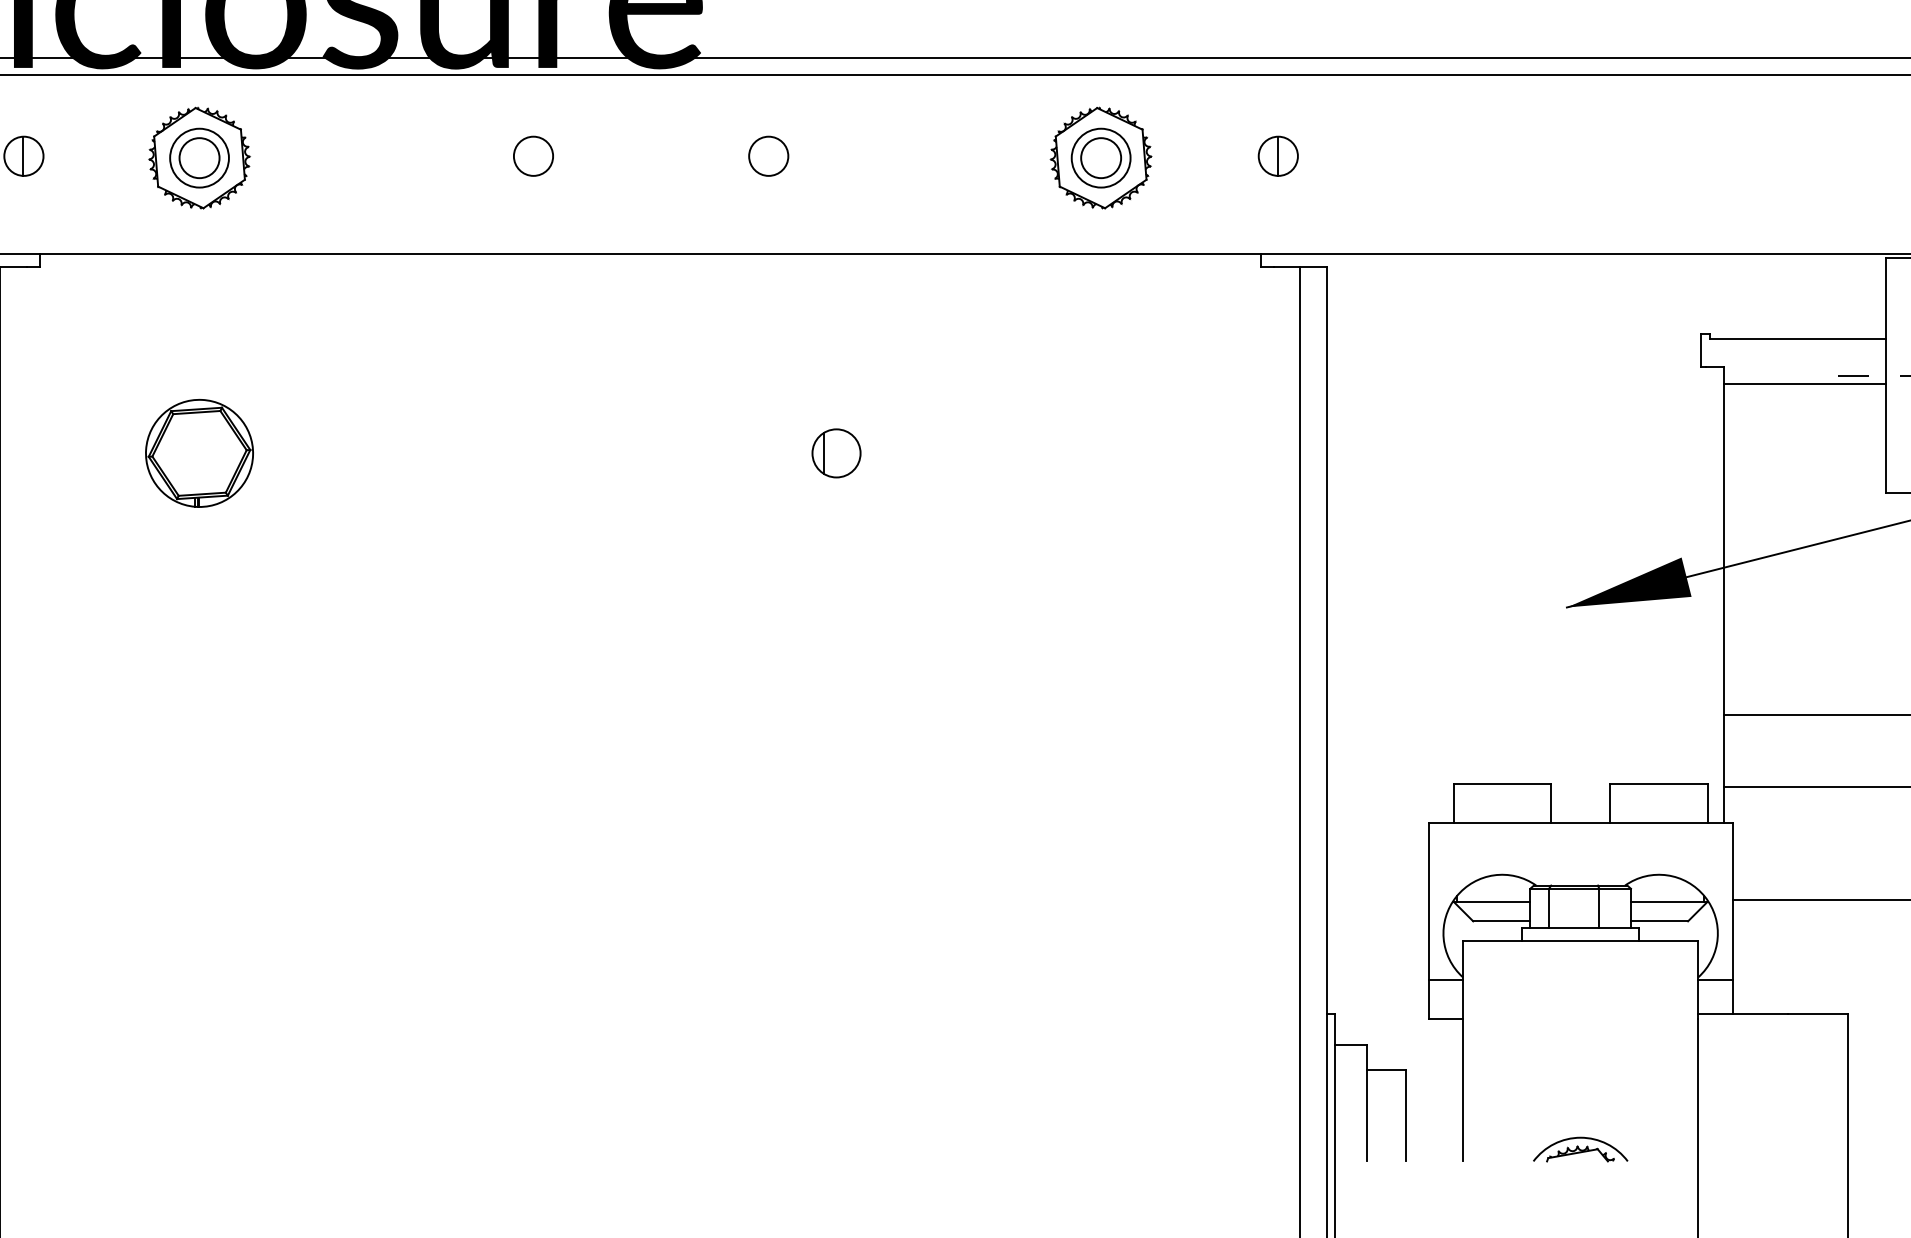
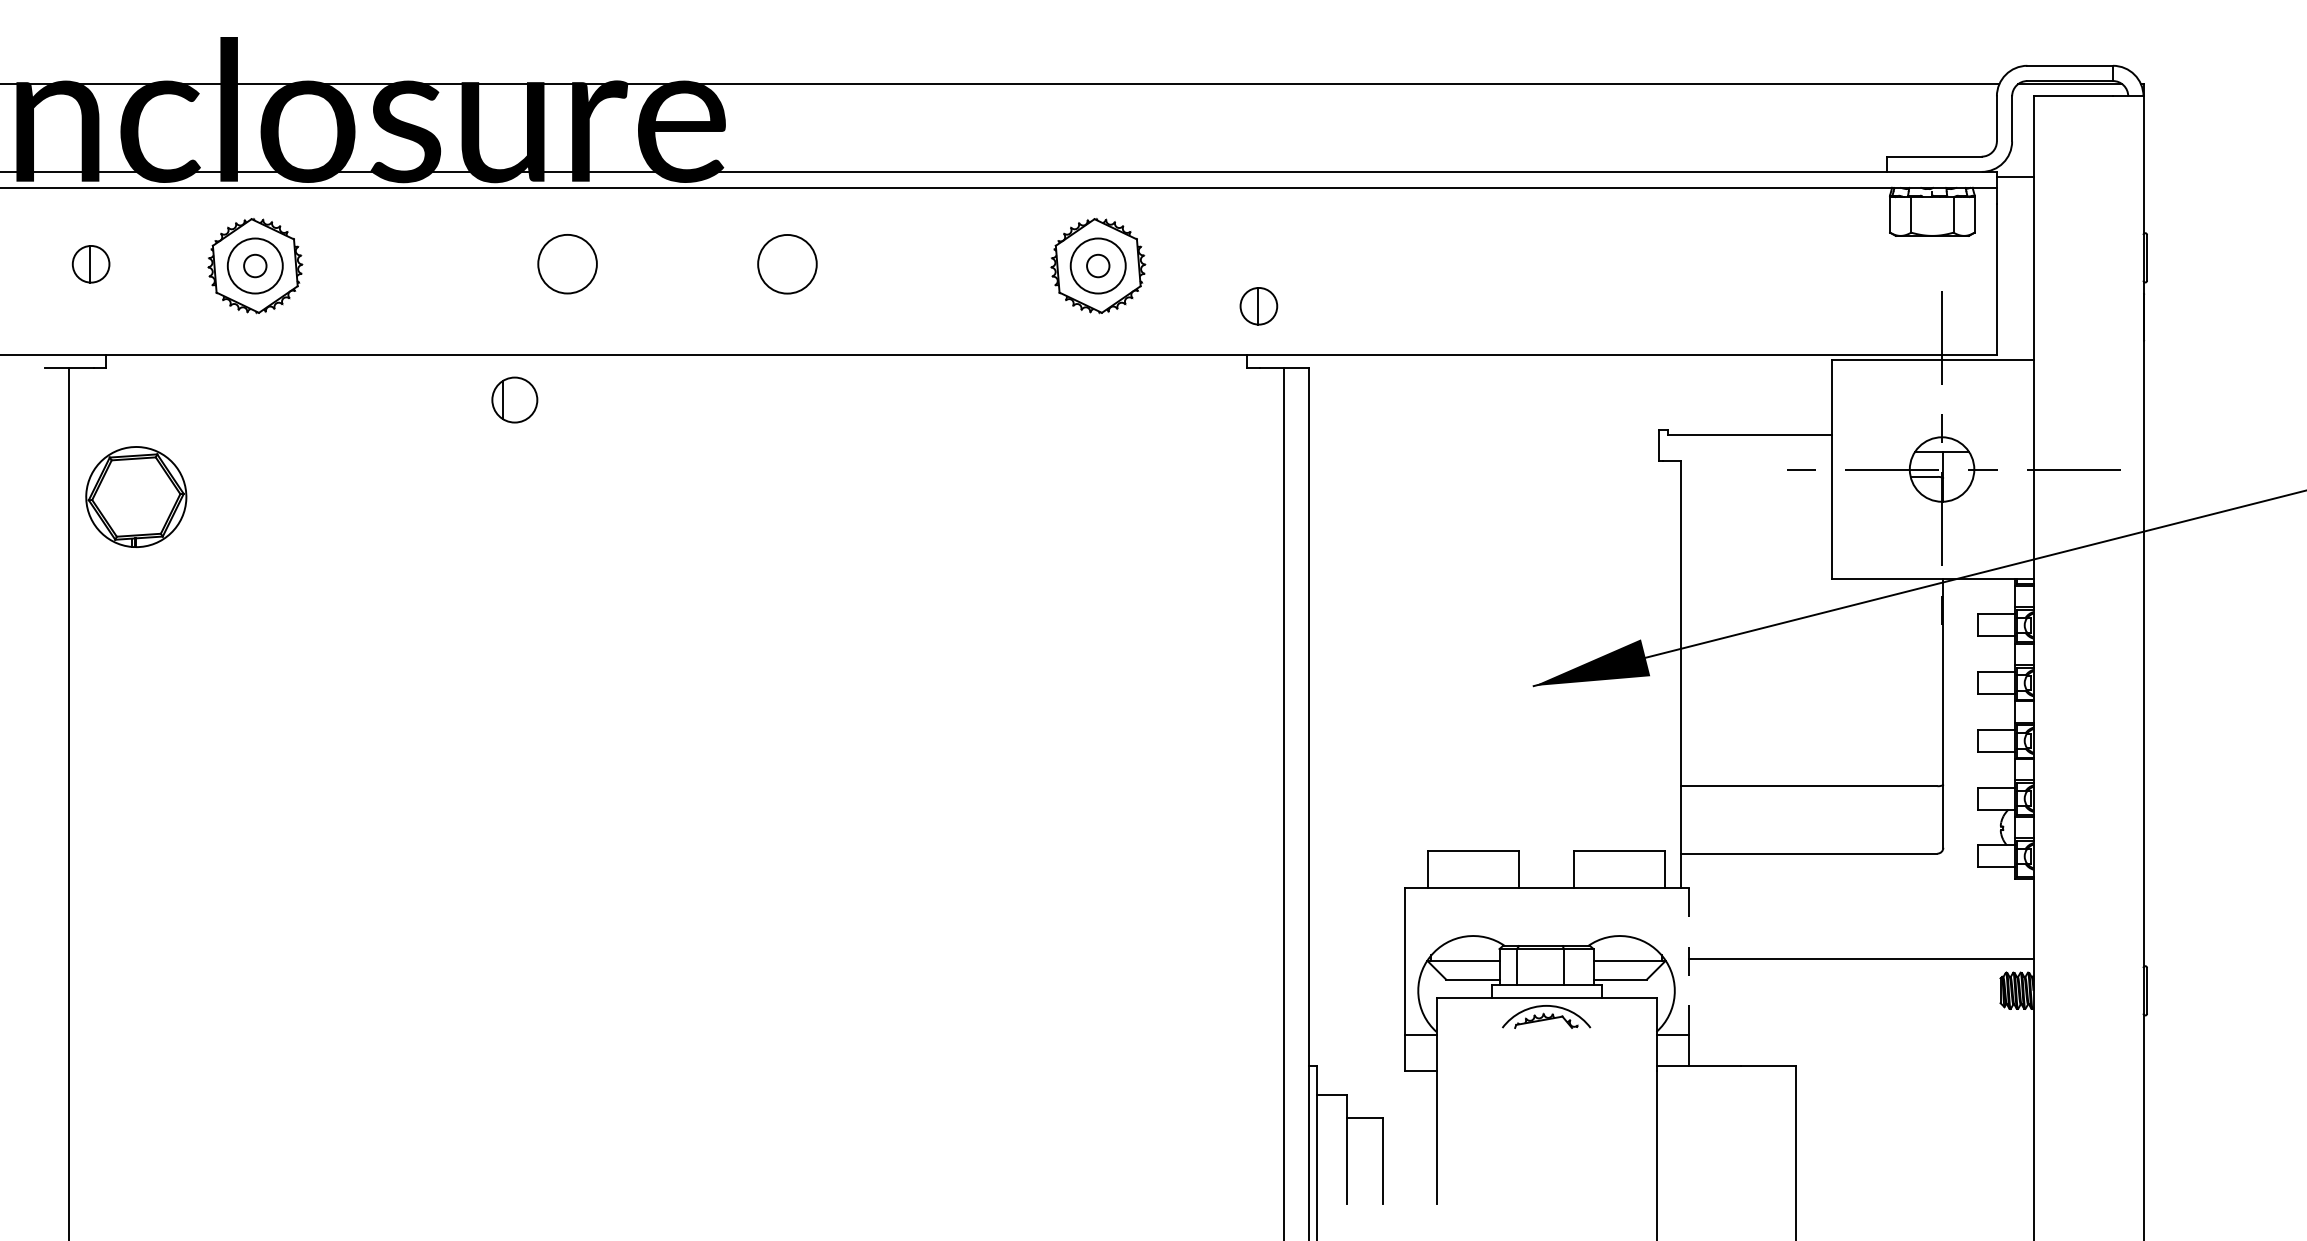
circle: (768, 155) -> (787, 263), size x1.6
circle: (533, 156) -> (567, 264), size x1.6
part: (1277, 156) -> (1258, 306), moved
circle: (199, 157) -> (255, 265), size x0.6
circle: (1100, 157) -> (1097, 265), size x0.6
line: (1805, 383) -> (1756, 476), removed
part: (199, 452) -> (136, 496), moved
part: (836, 452) -> (514, 399), moved
line: (1732, 900) -> (1688, 960), solid -> dashed
part: (1580, 1149) -> (1546, 1016), moved

